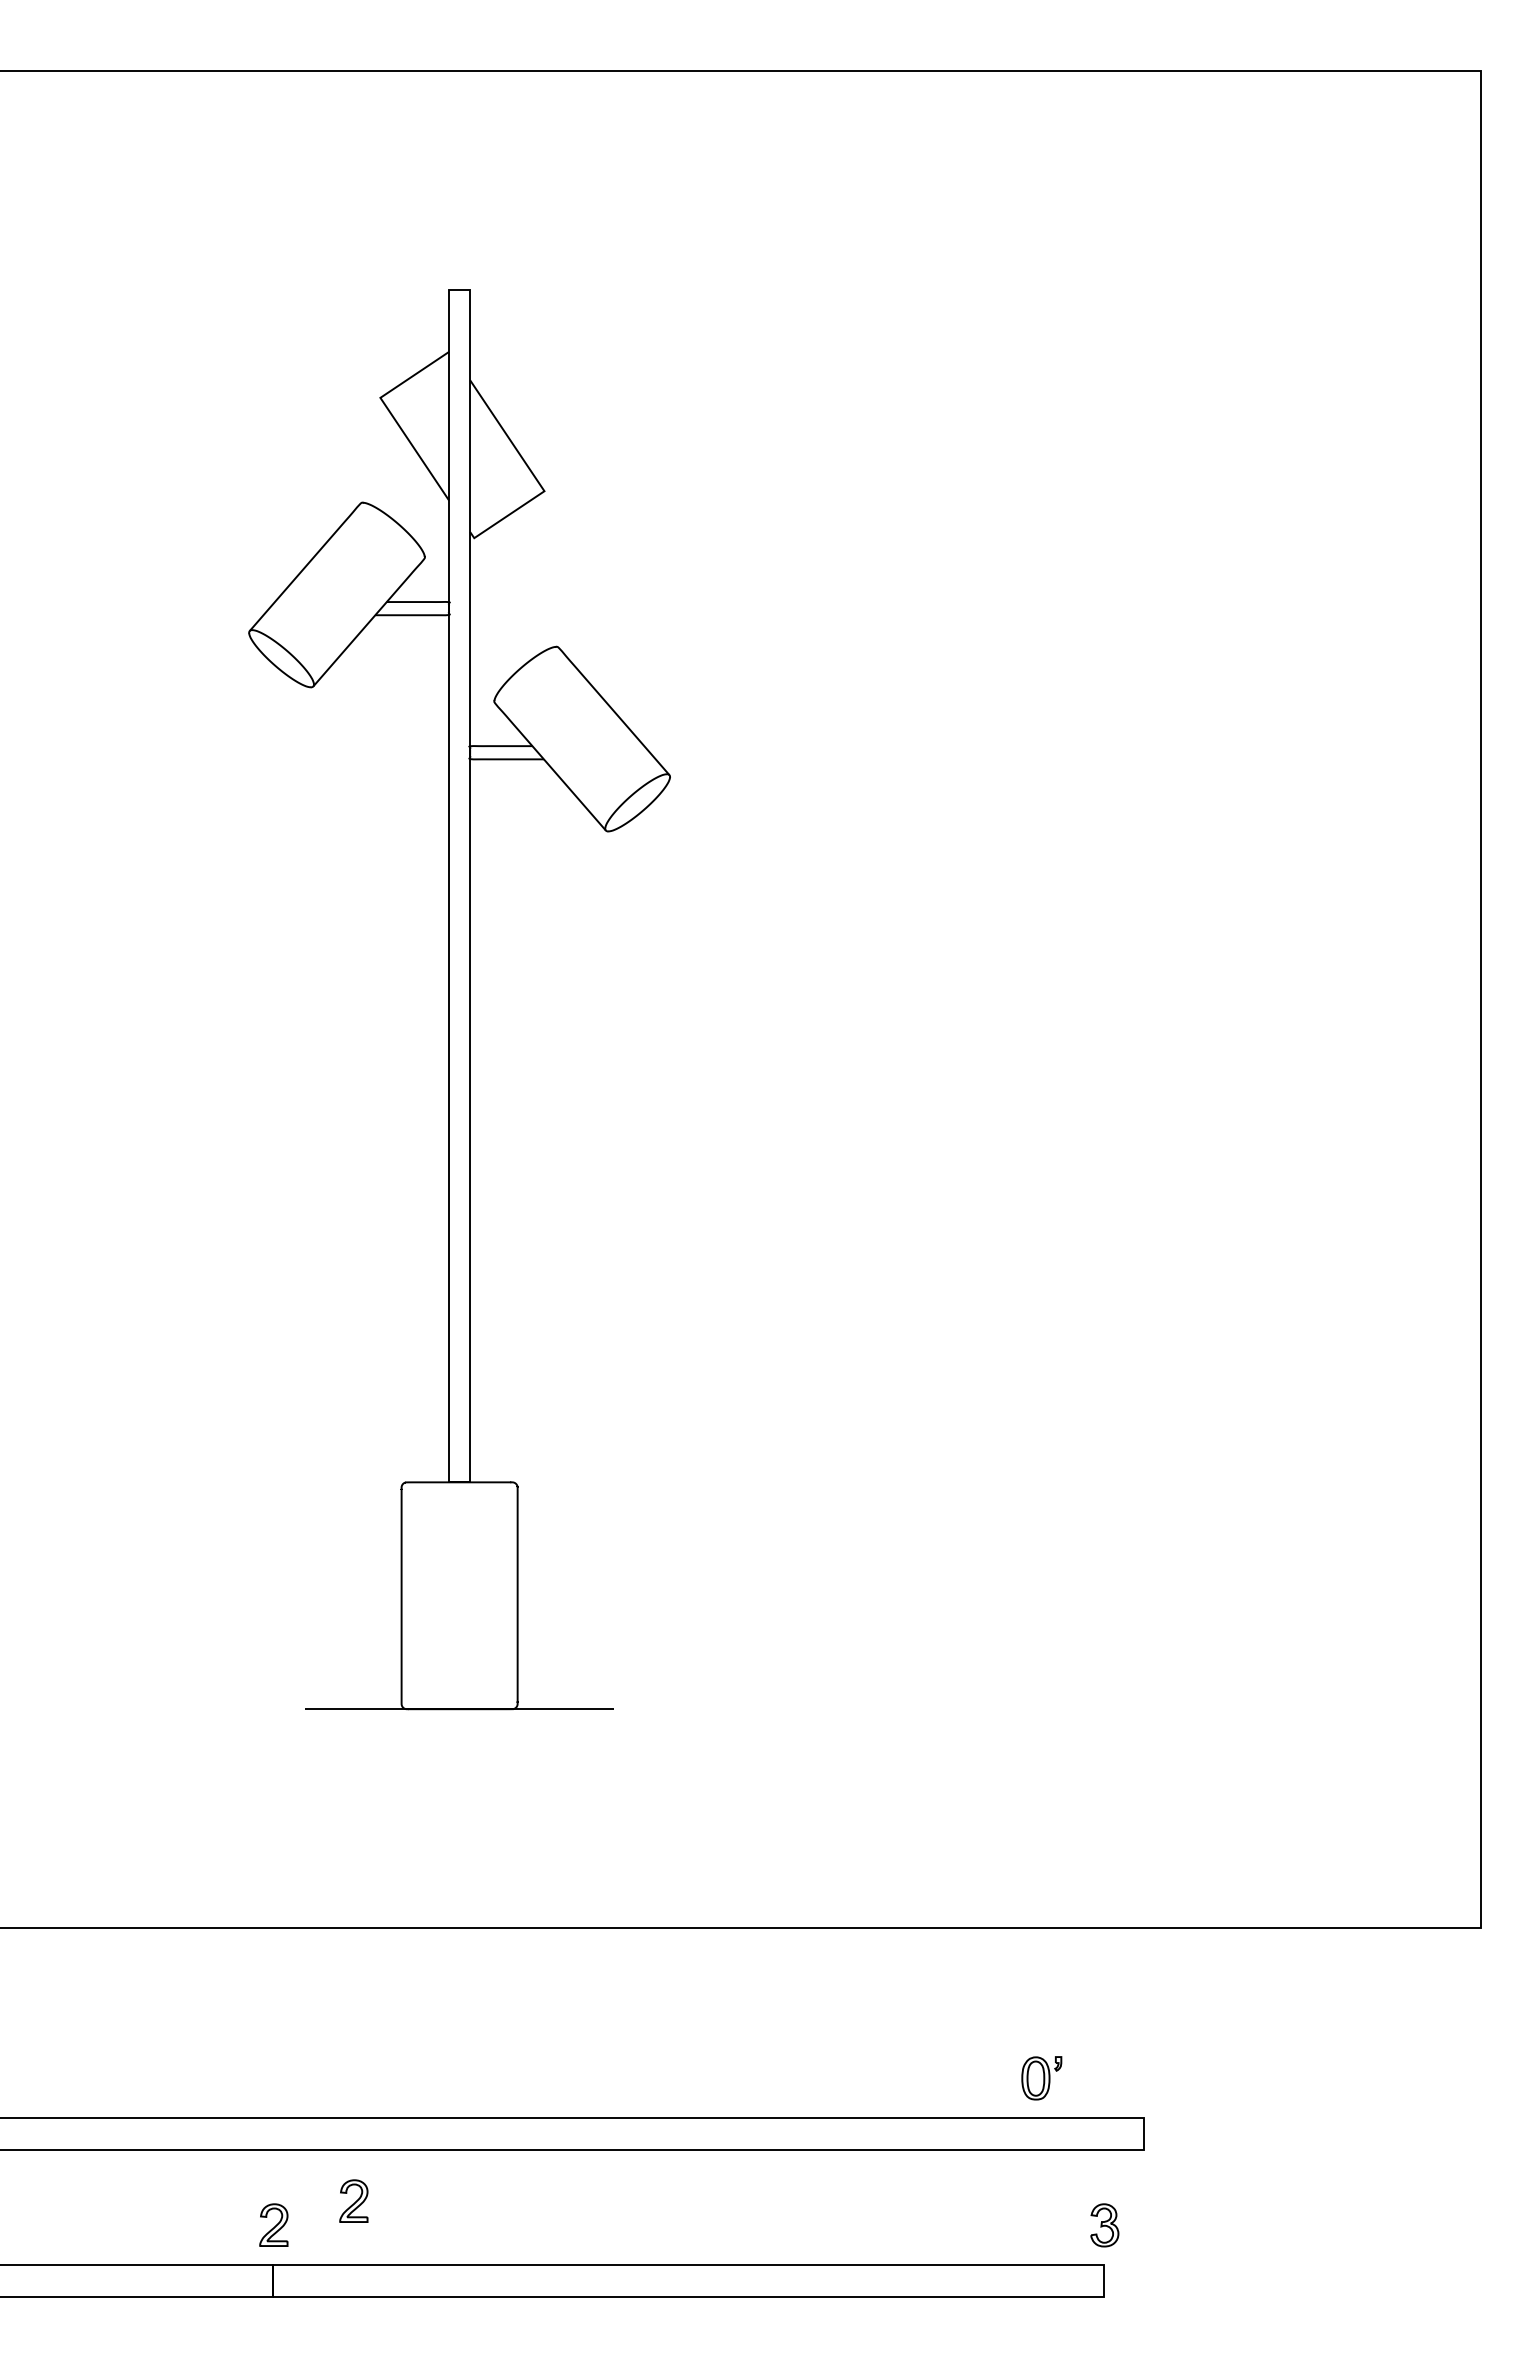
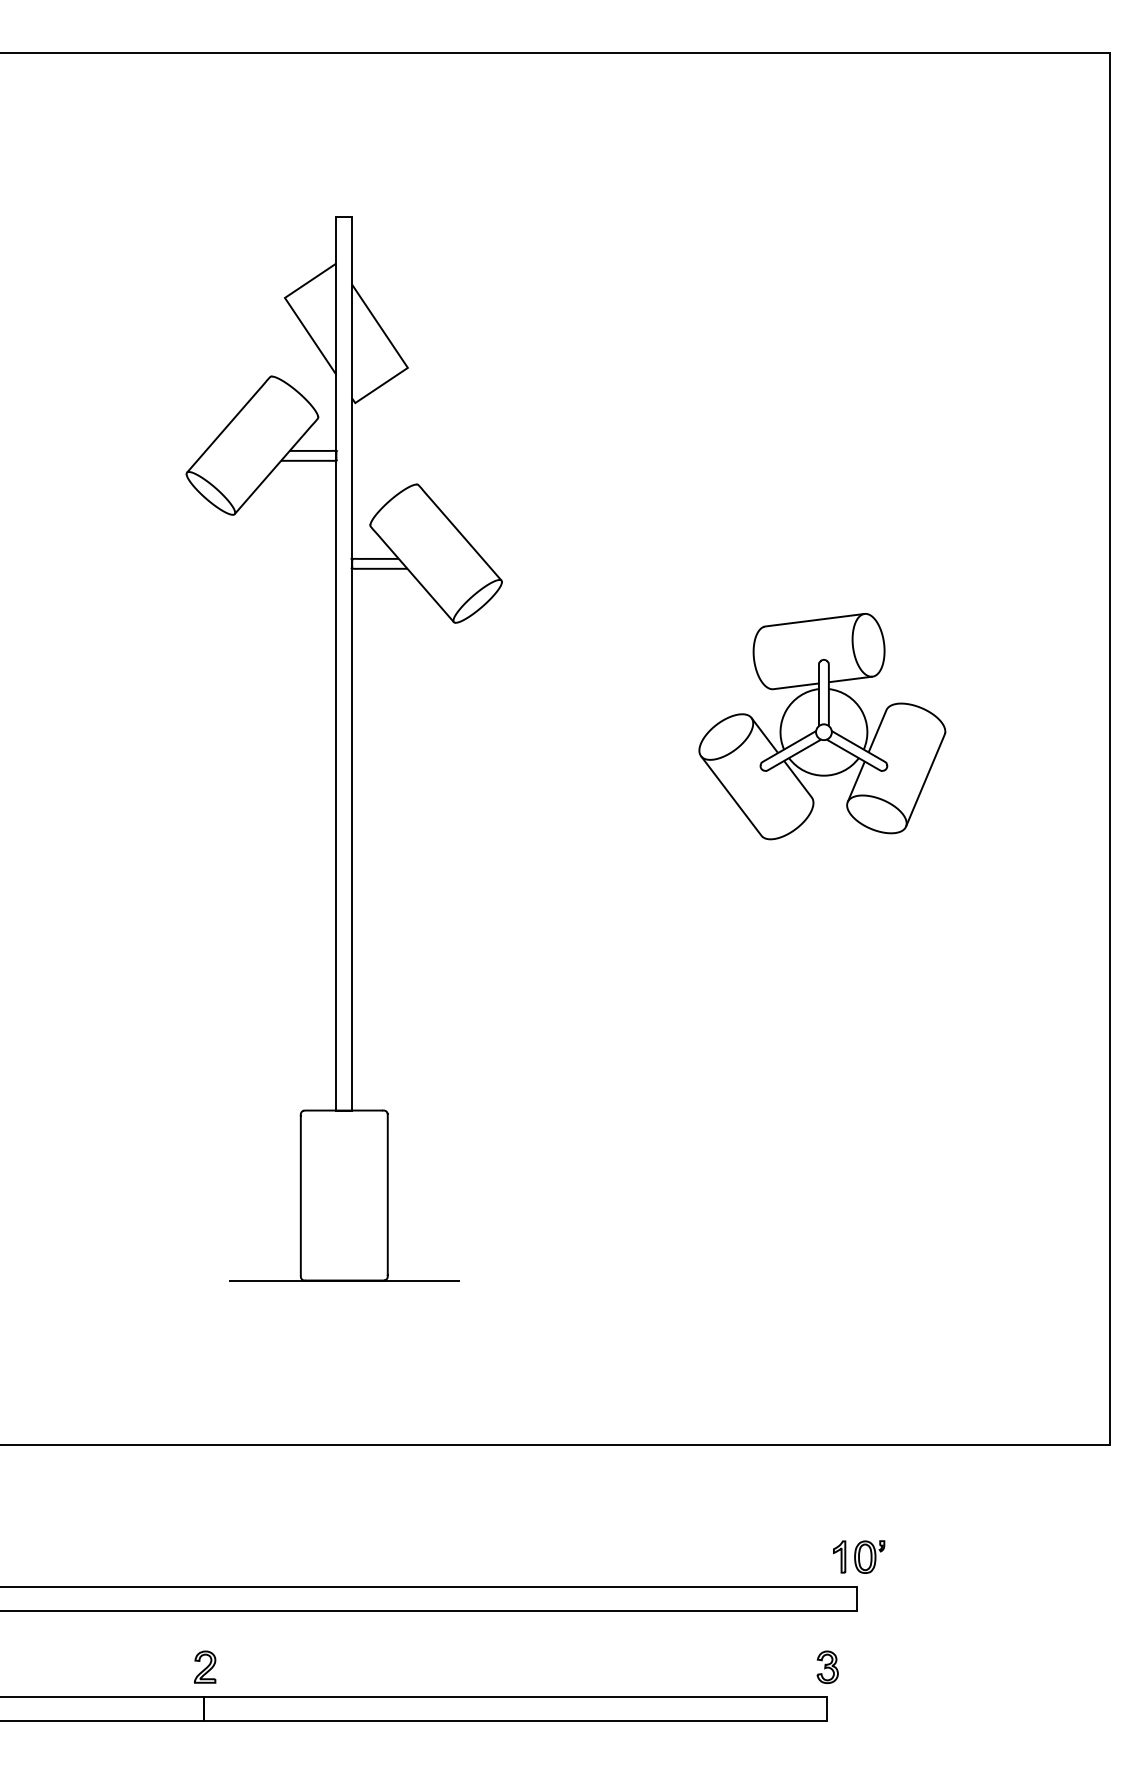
part: (1097, 969) -> (822, 726), added
part: (1120, 2077) -> (839, 1556), added
part: (1041, 2078) -> (869, 1557), moved
part: (353, 2200) -> (264, 1648), removed

